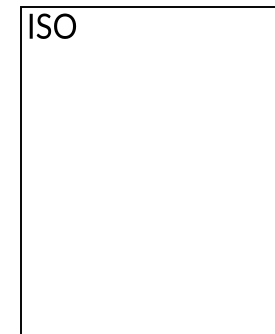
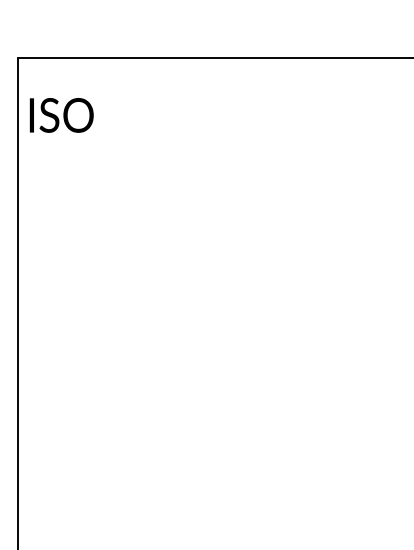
text: (52, 26) -> (61, 115), moved

